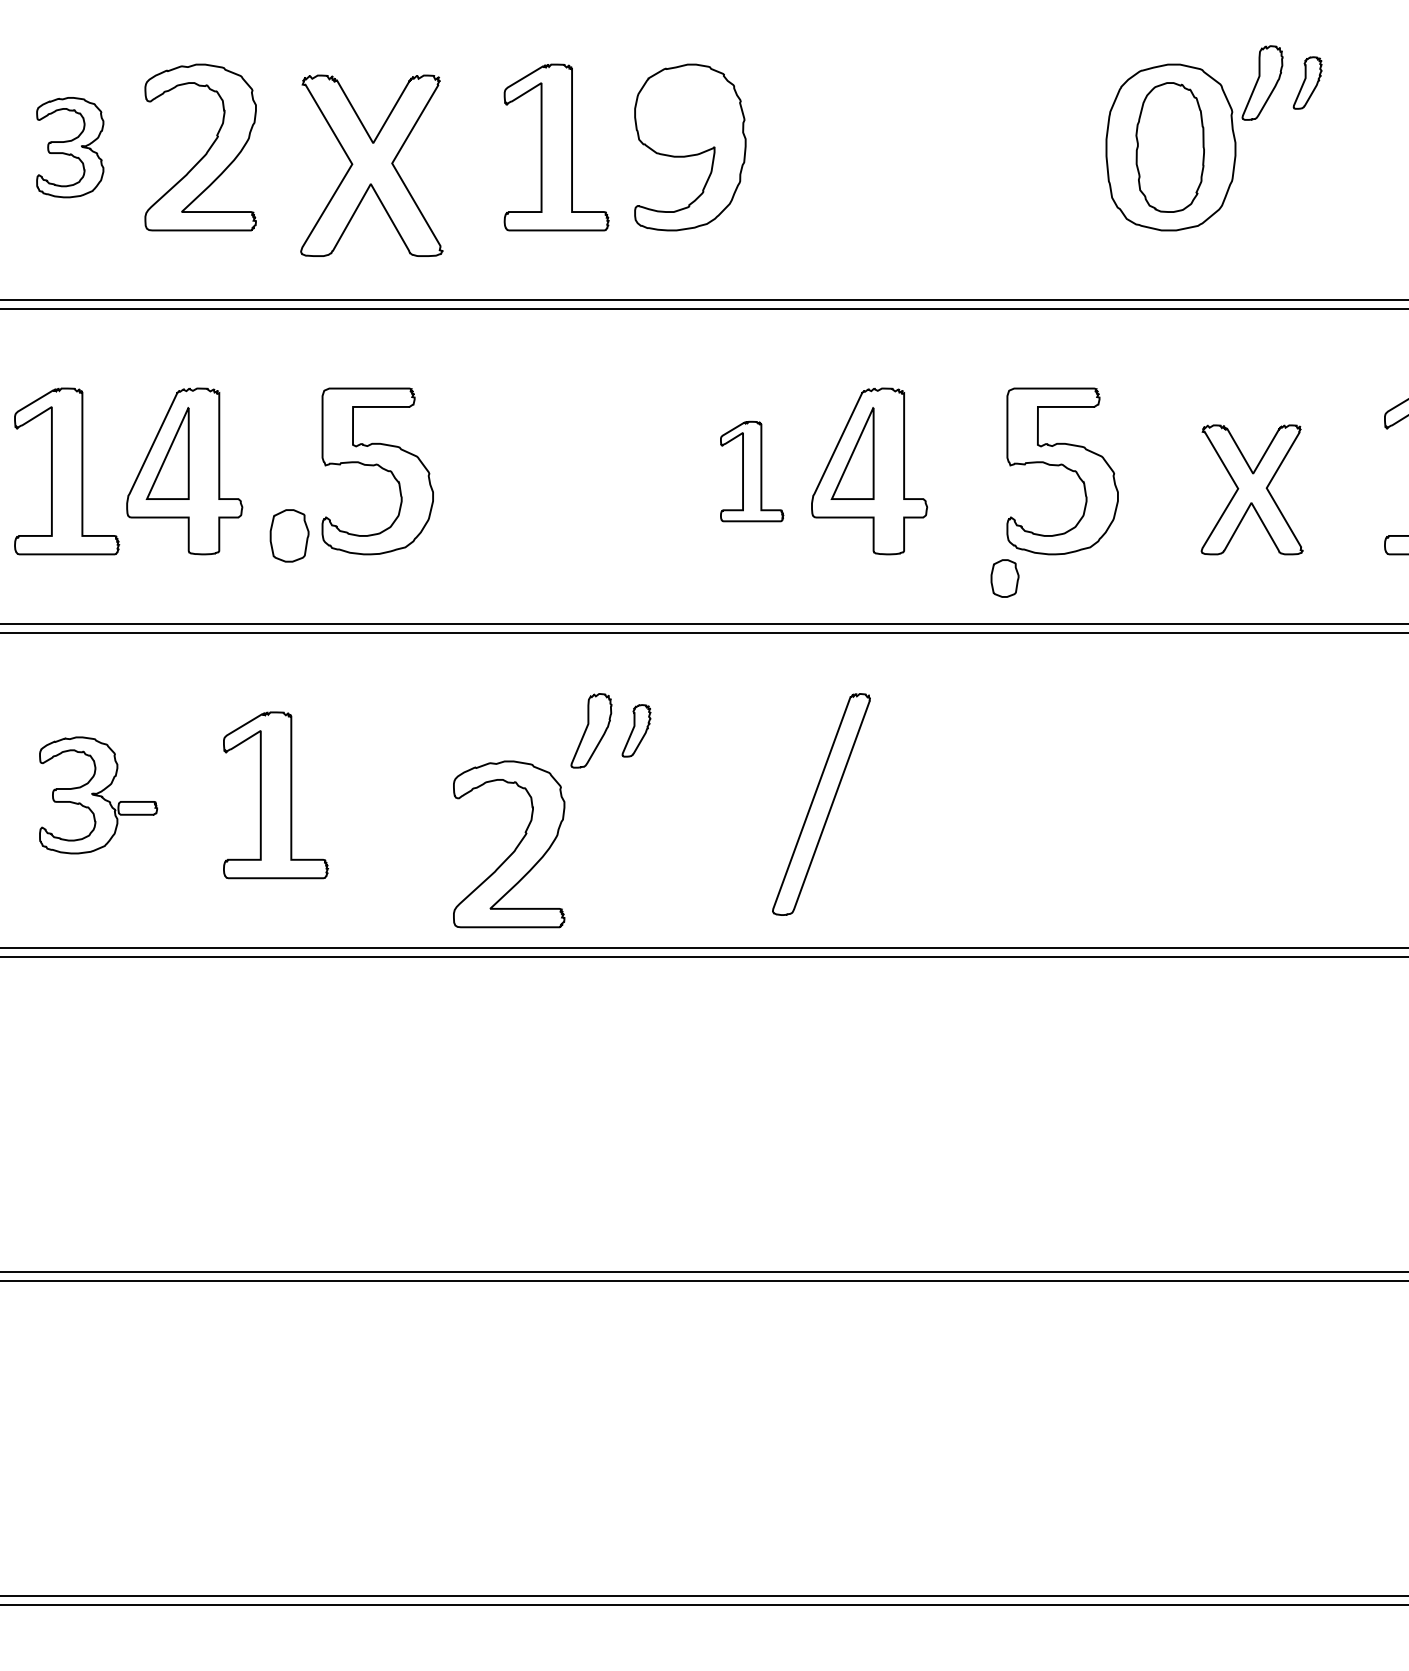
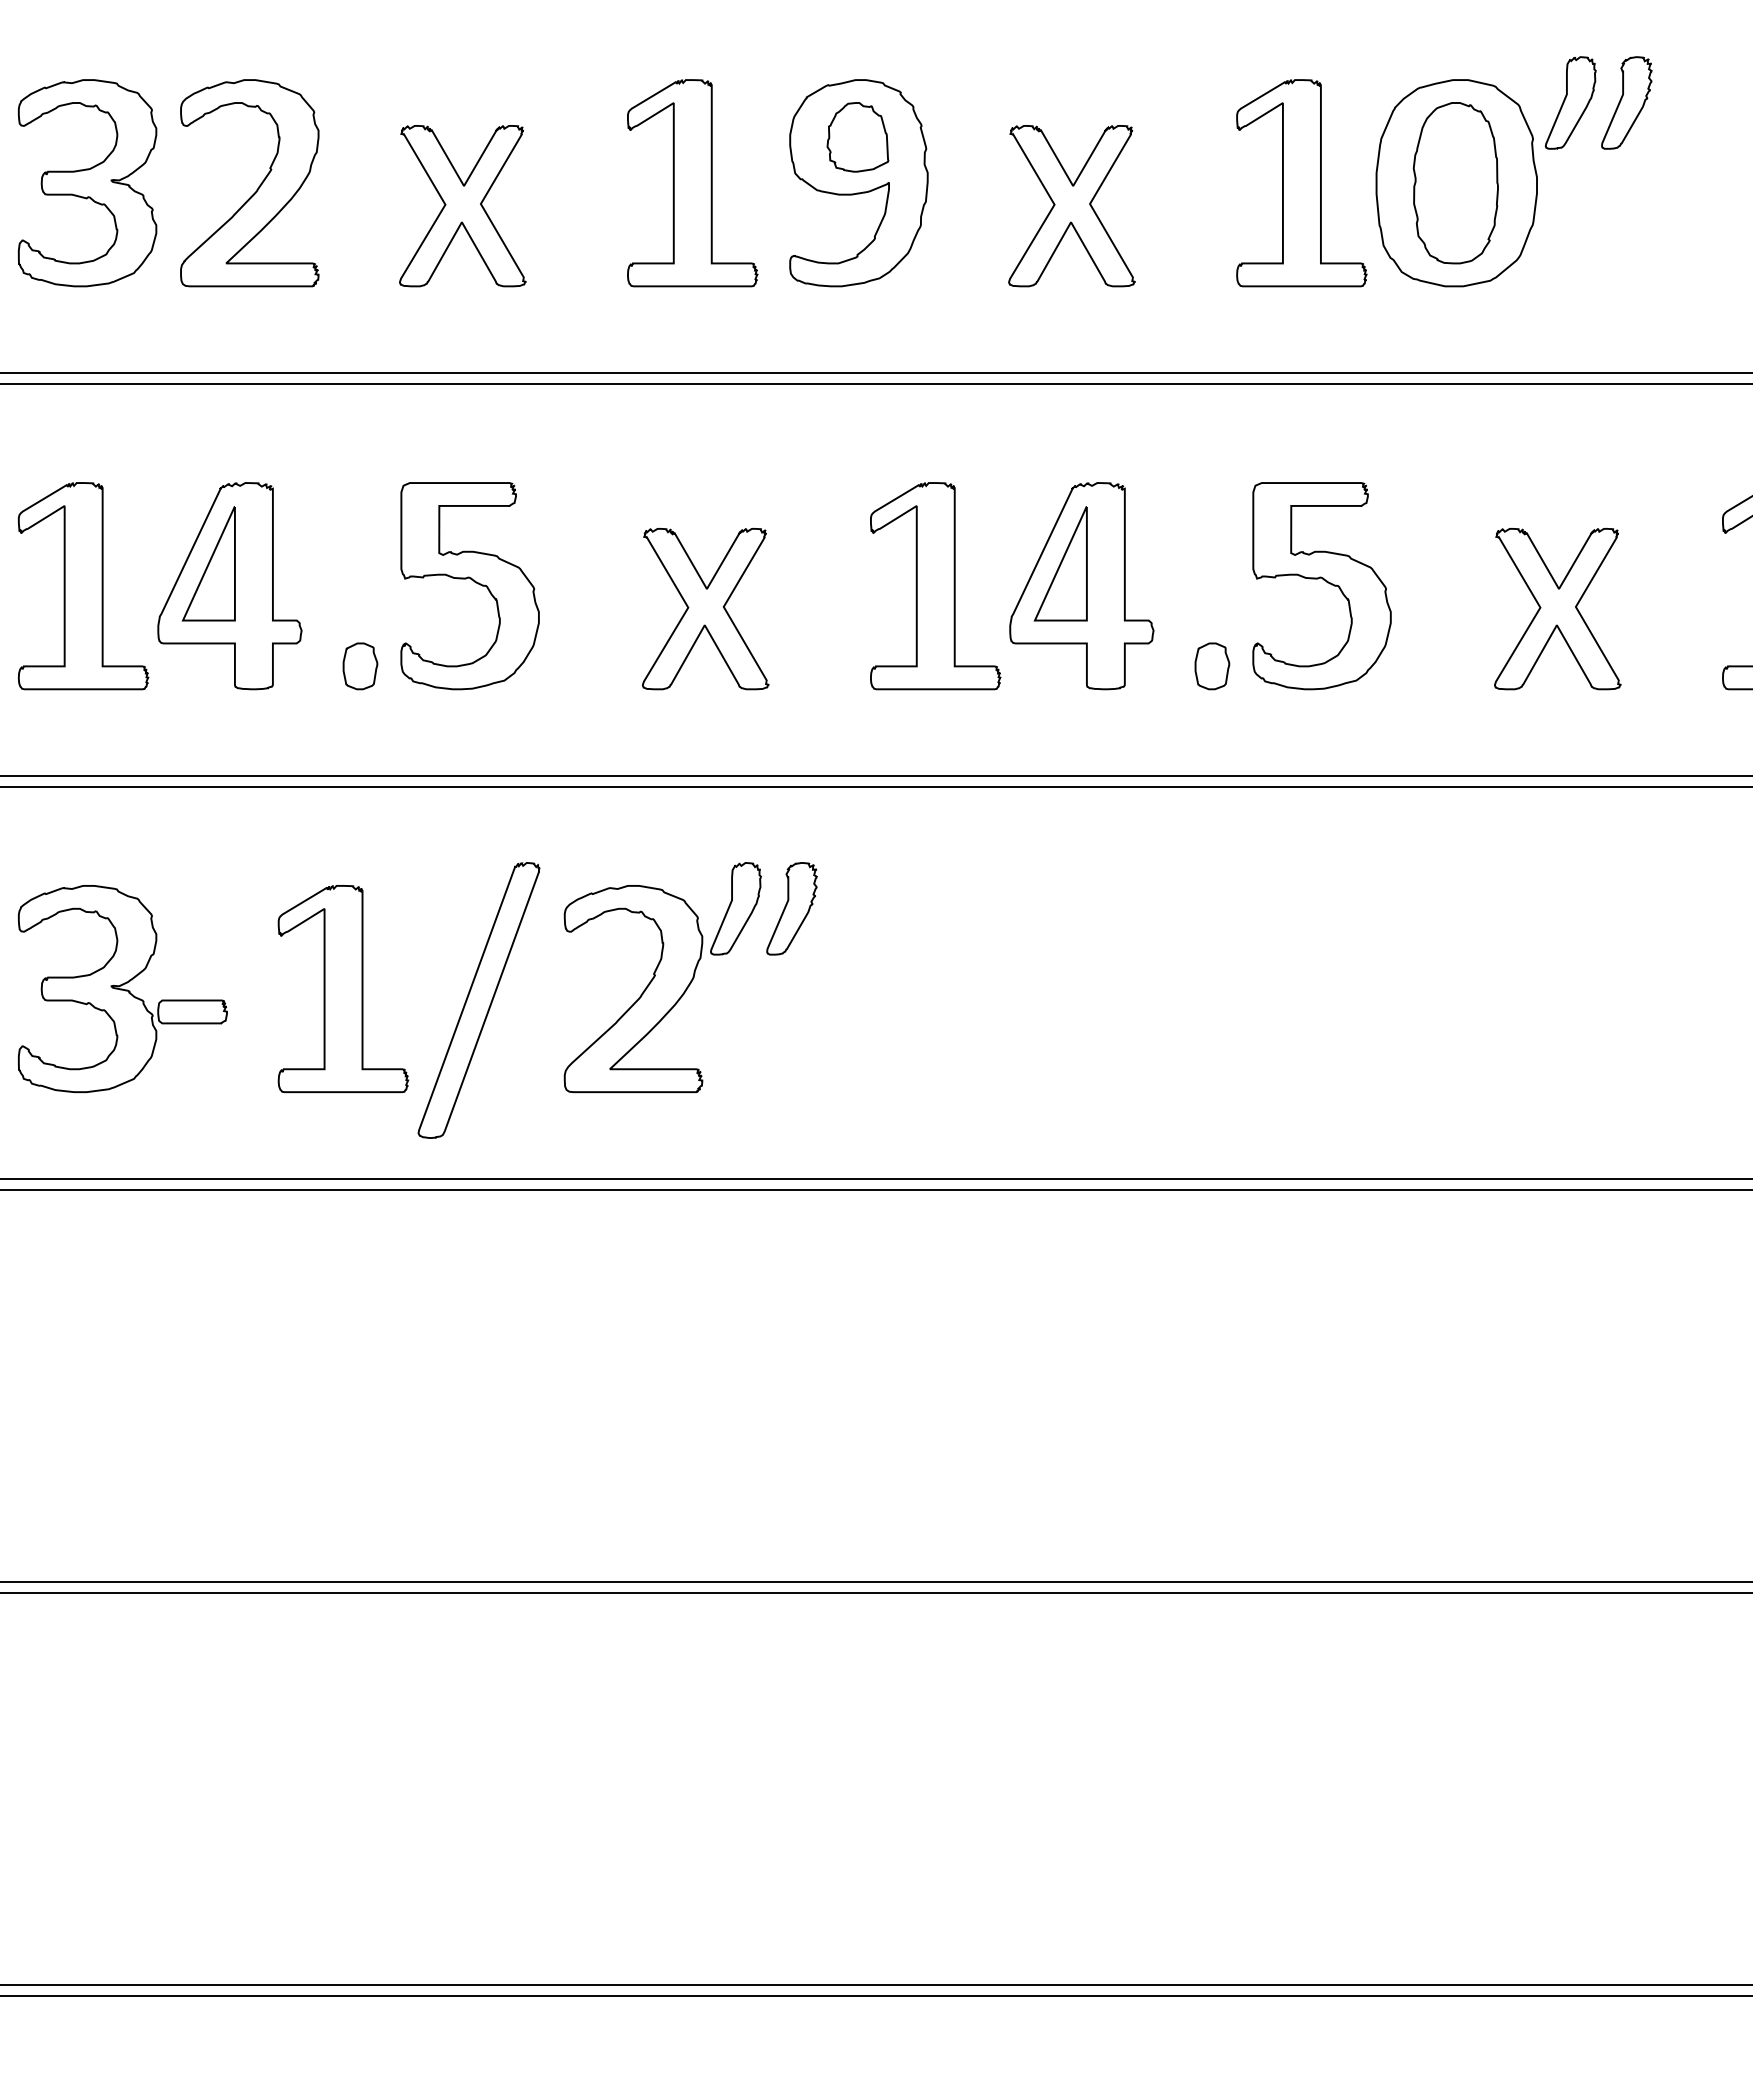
part: (1307, 82) -> (1626, 102), size x1.43
part: (689, 110) -> (857, 137), added
part: (70, 147) -> (87, 183), size x1.67
part: (1046, 147) -> (1301, 183), added
part: (371, 166) -> (462, 206), size x0.71
part: (861, 166) -> (1071, 206), added
part: (751, 471) -> (935, 586), size x1.67
part: (567, 490) -> (705, 609), added
part: (289, 536) -> (360, 666), size x0.71
part: (1005, 578) -> (1212, 666), moved
part: (636, 730) -> (791, 908), size x1.43
part: (98, 795) -> (122, 989), size x1.43
part: (821, 804) -> (478, 1000), moved
part: (514, 848) -> (640, 994), moved

